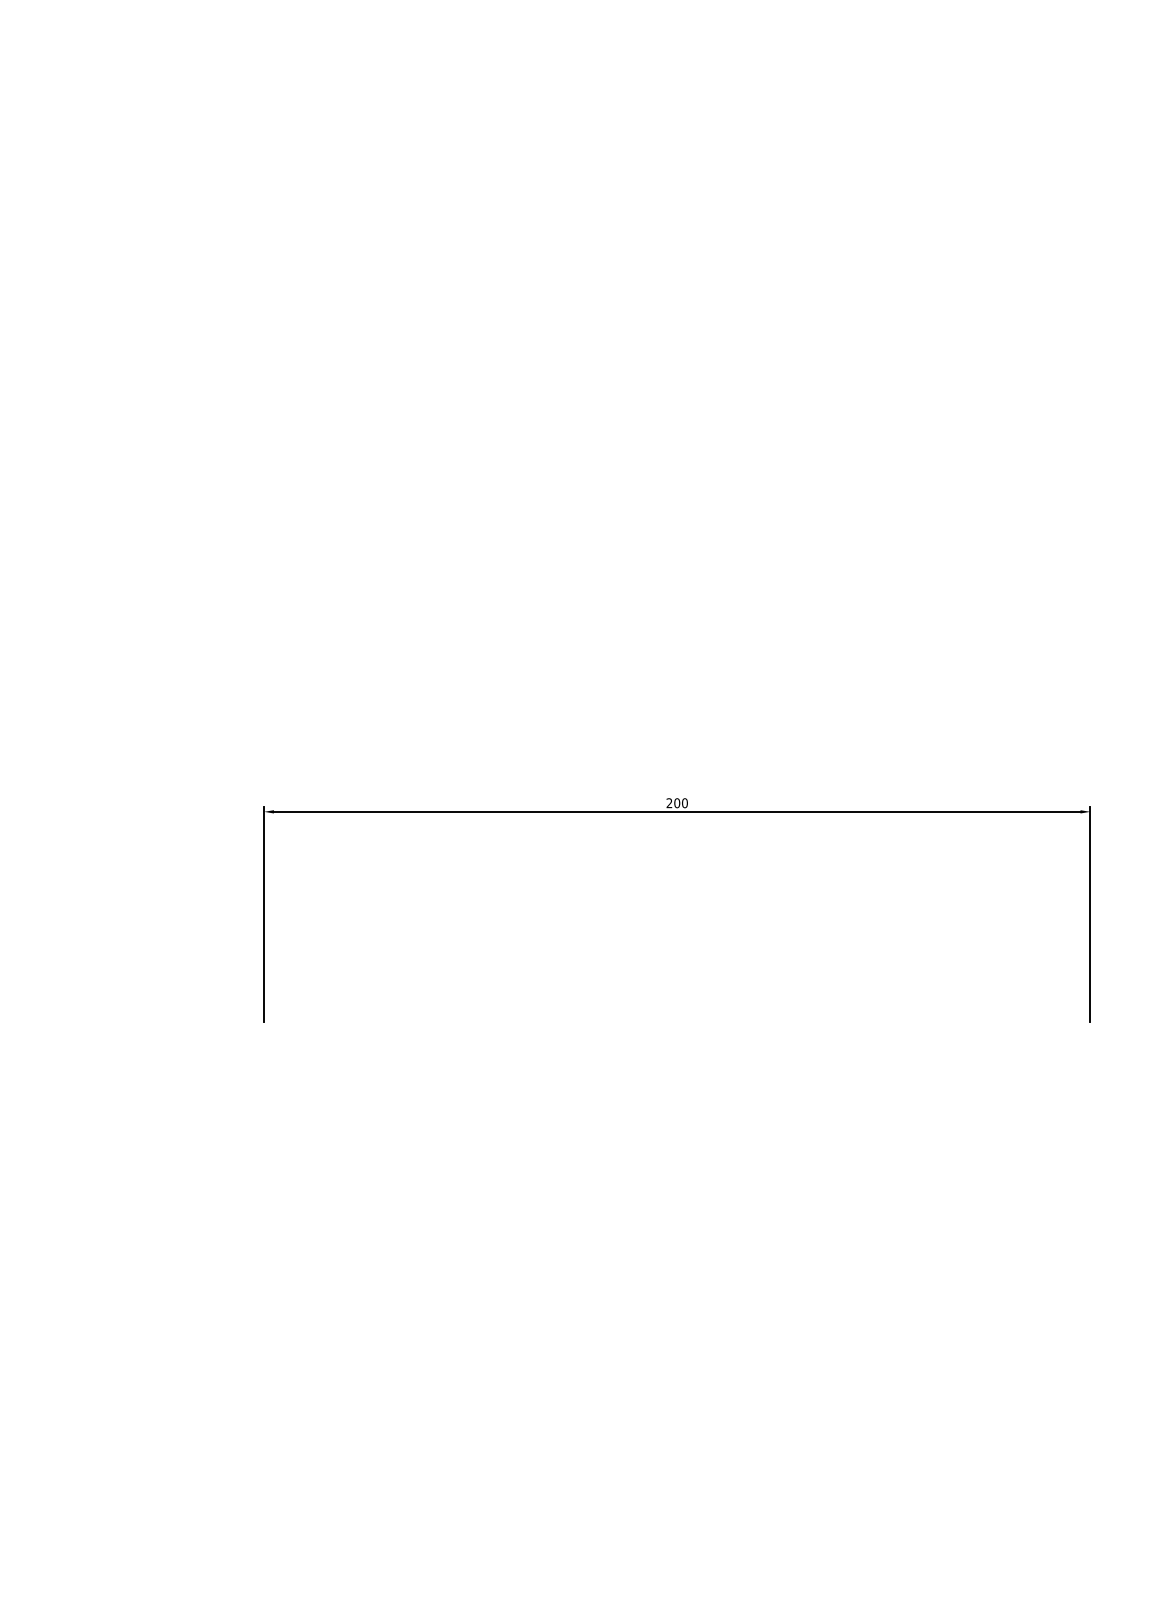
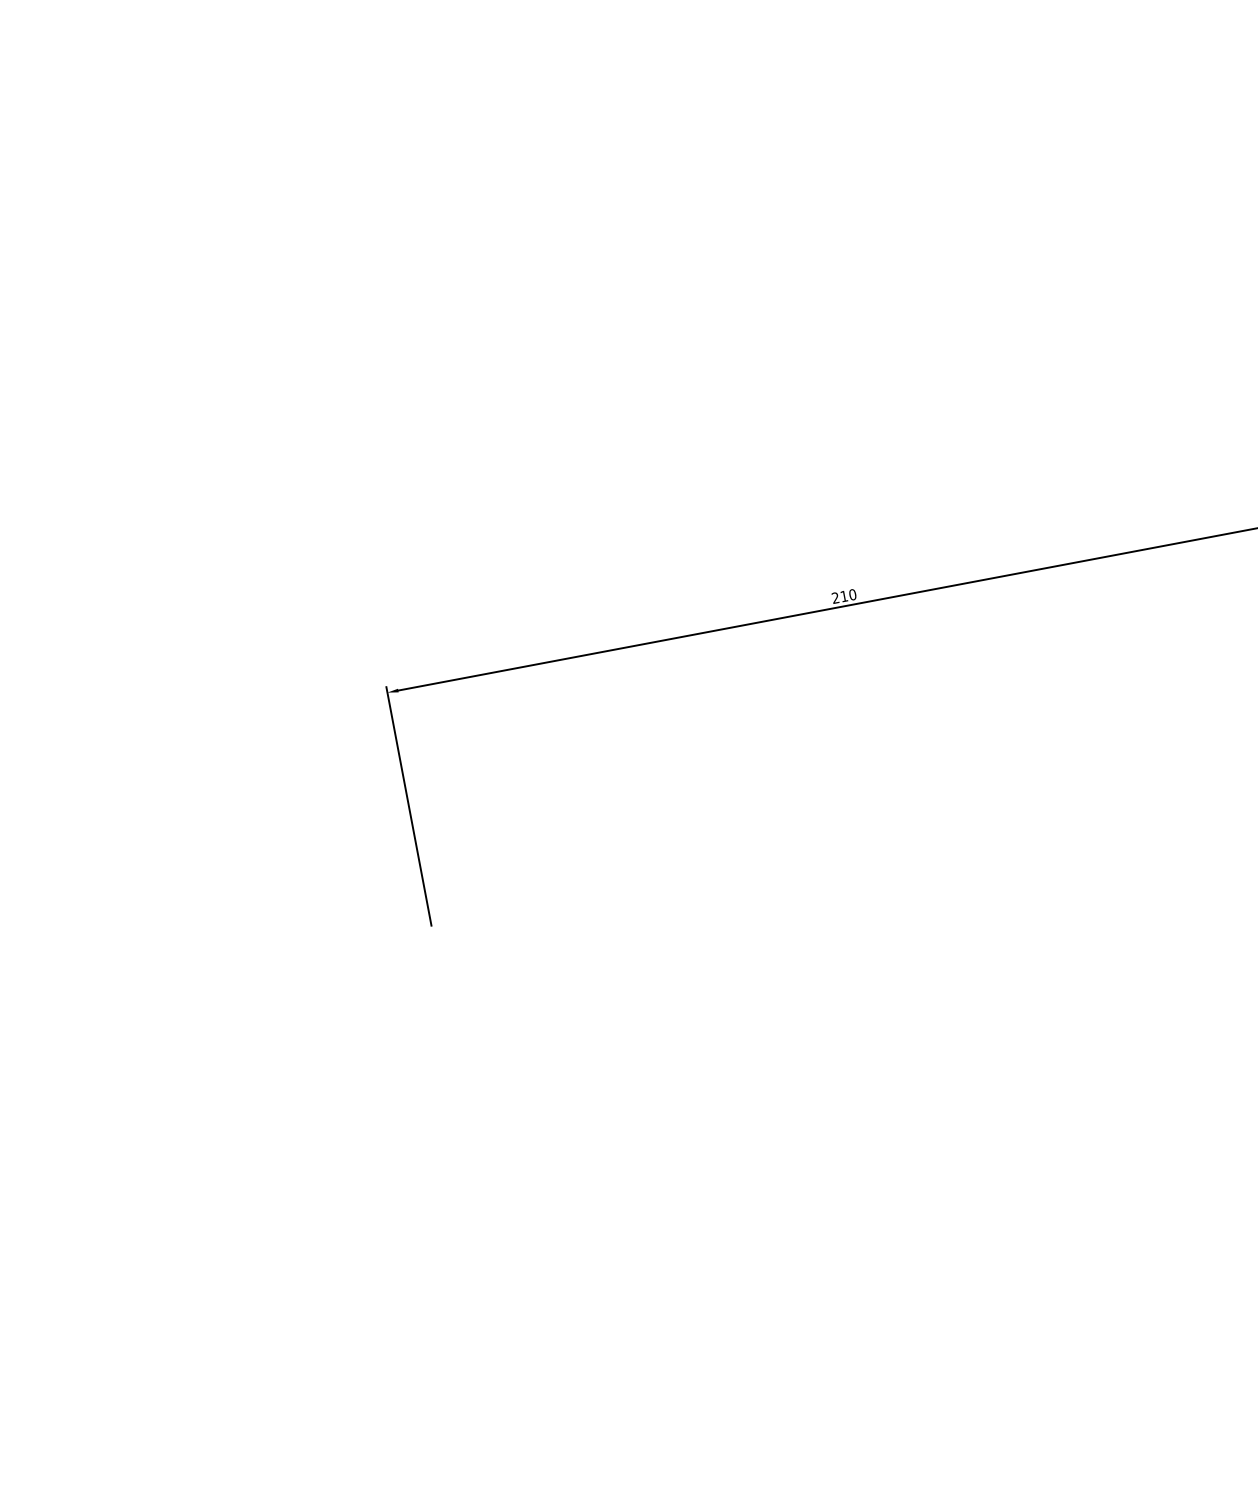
text: (677, 803) -> (844, 596), 200 -> 210

